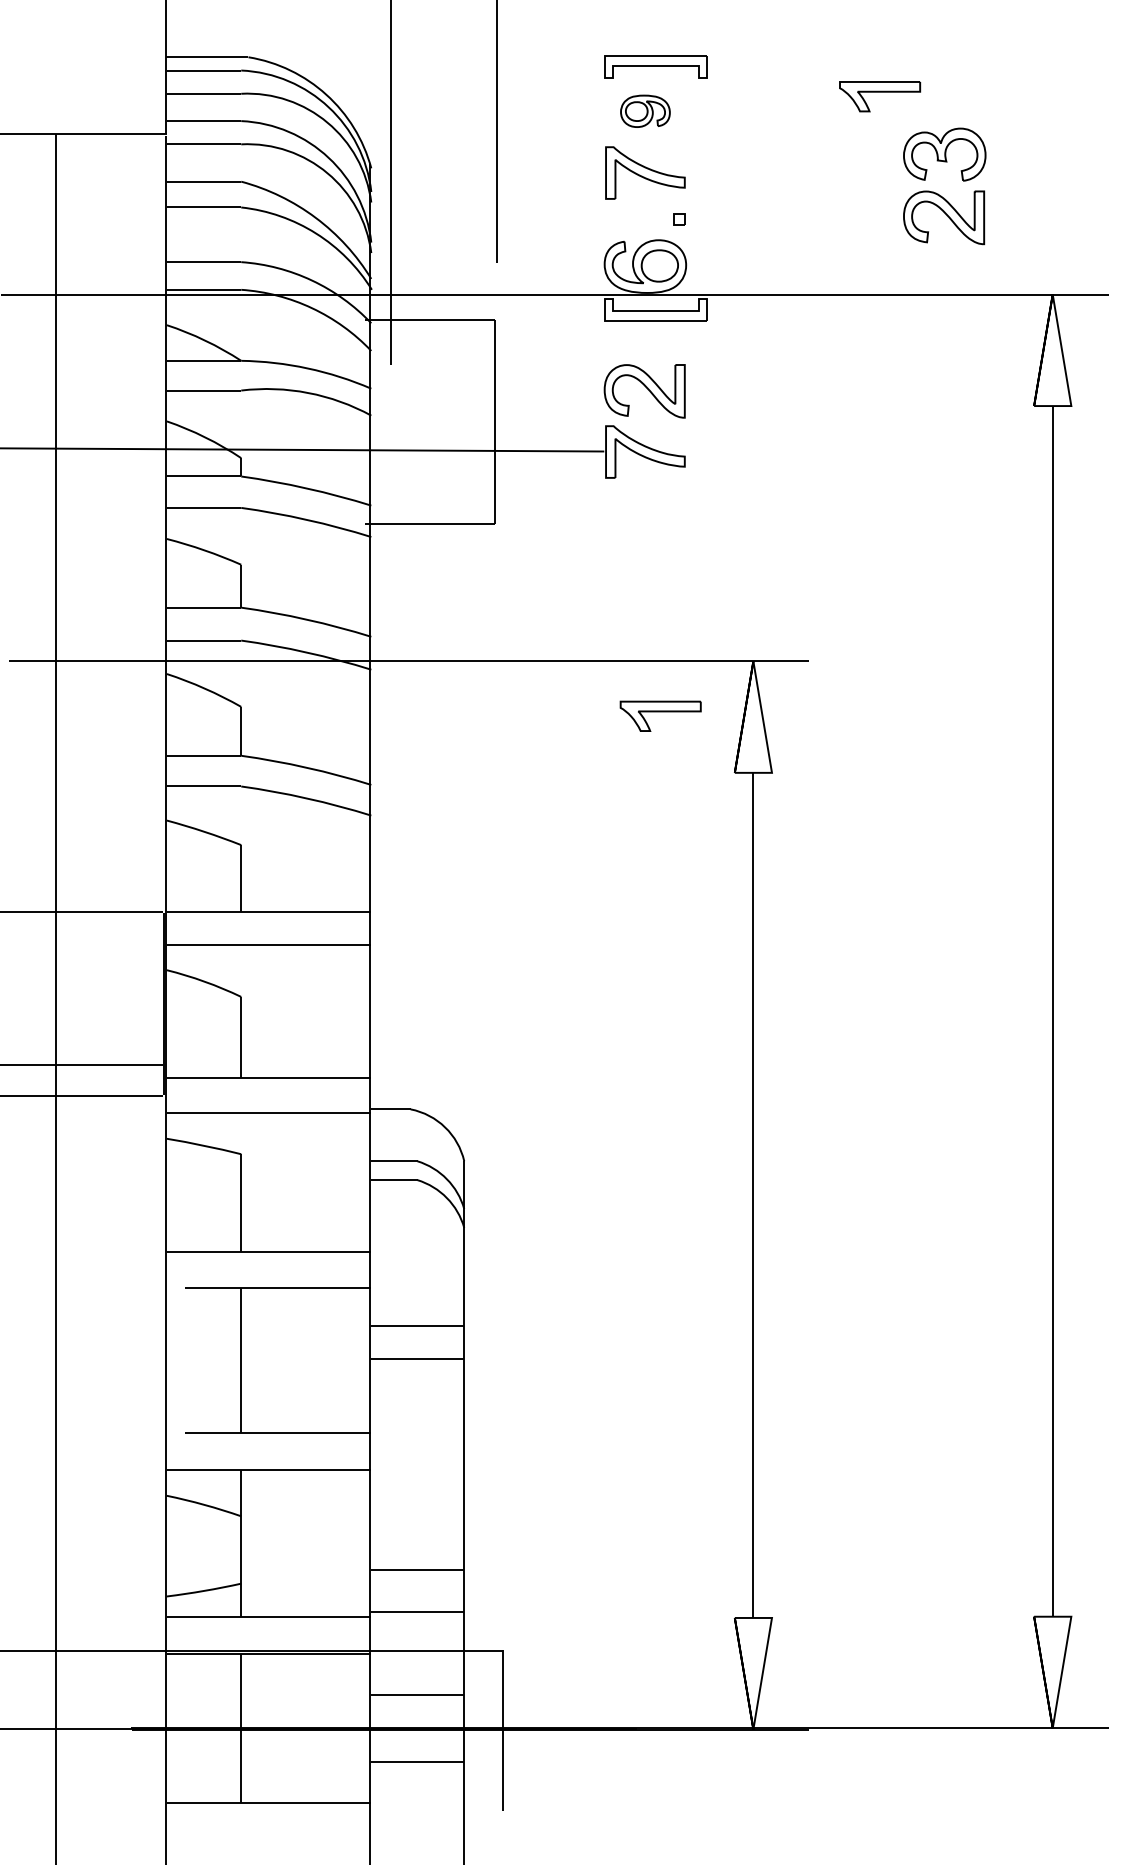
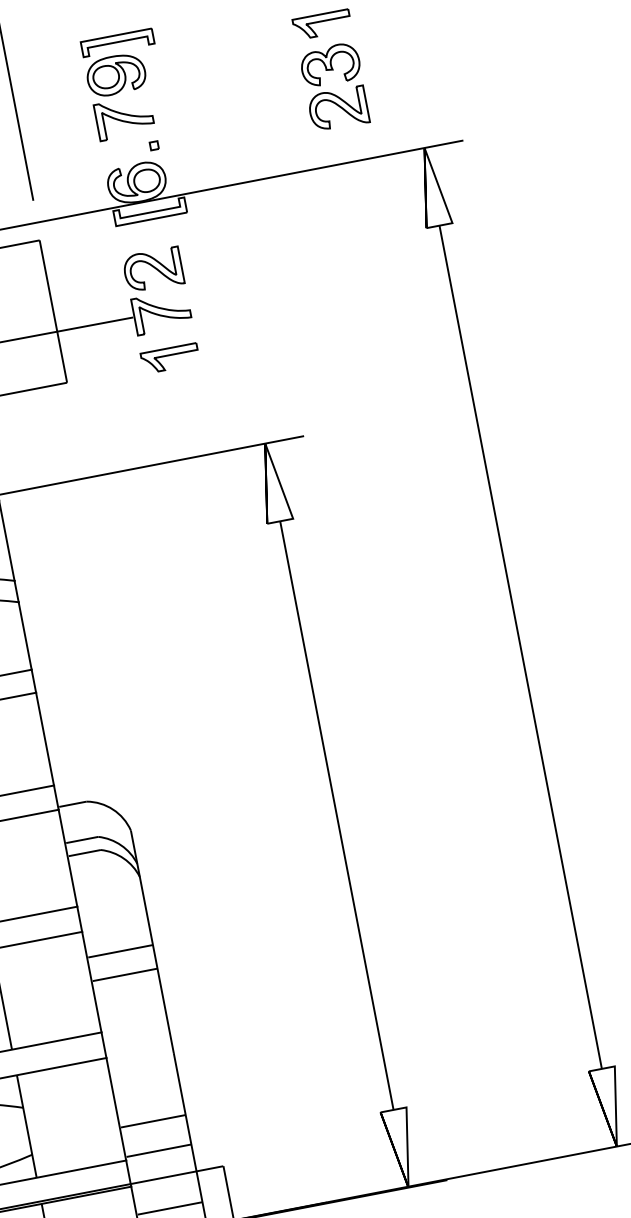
part: (880, 96) -> (322, 24), moved
part: (645, 111) -> (116, 75), size x1.67
part: (660, 715) -> (170, 358), moved

